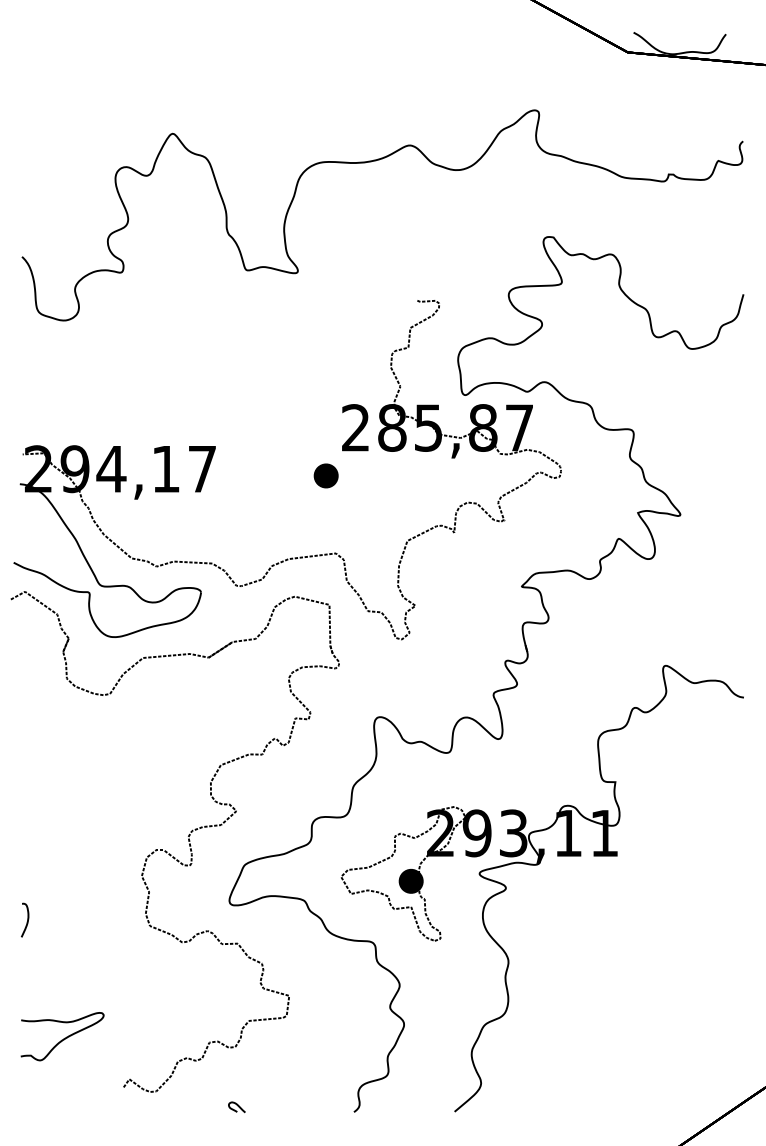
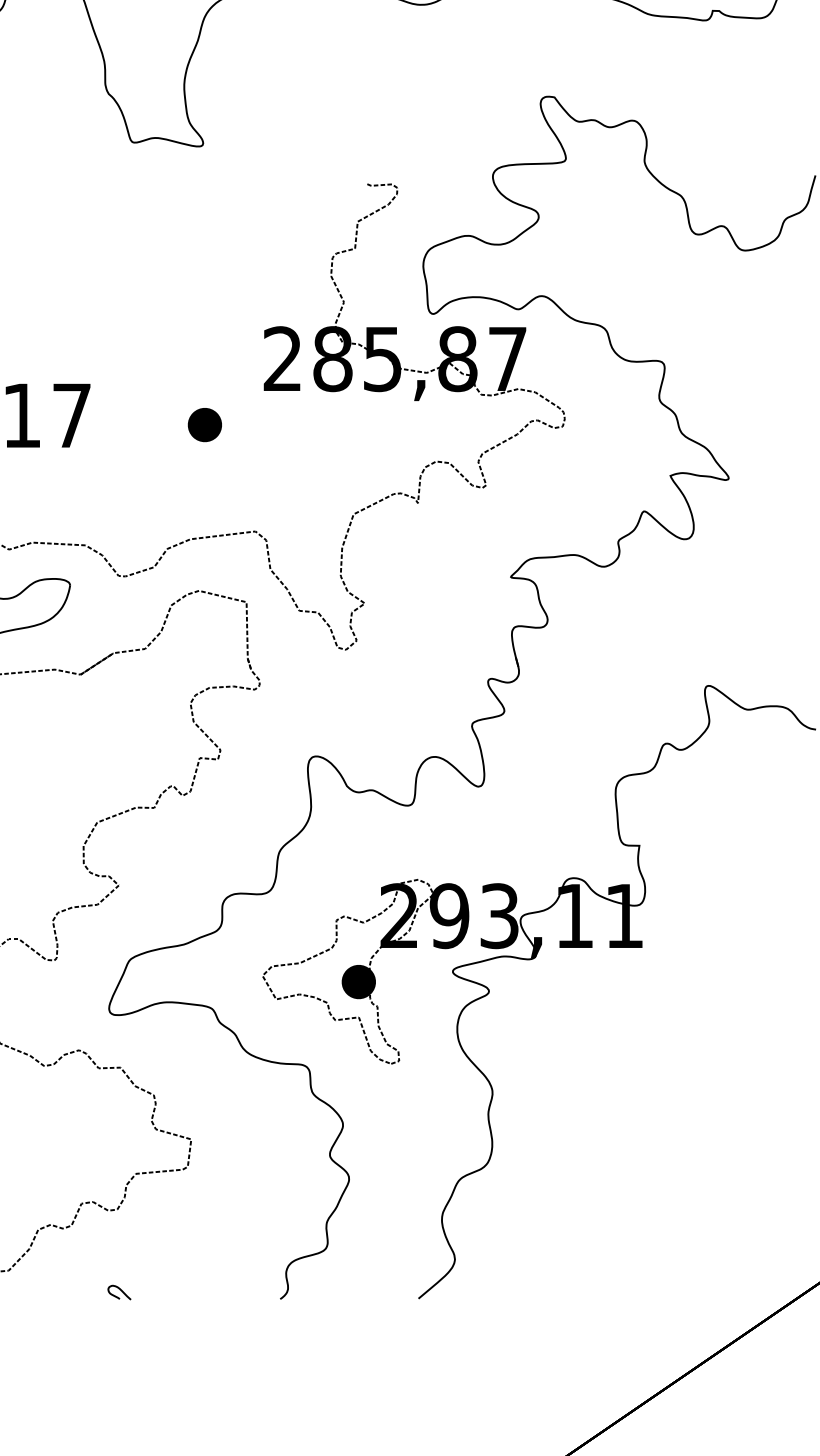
part: (325, 475) -> (203, 424), moved

